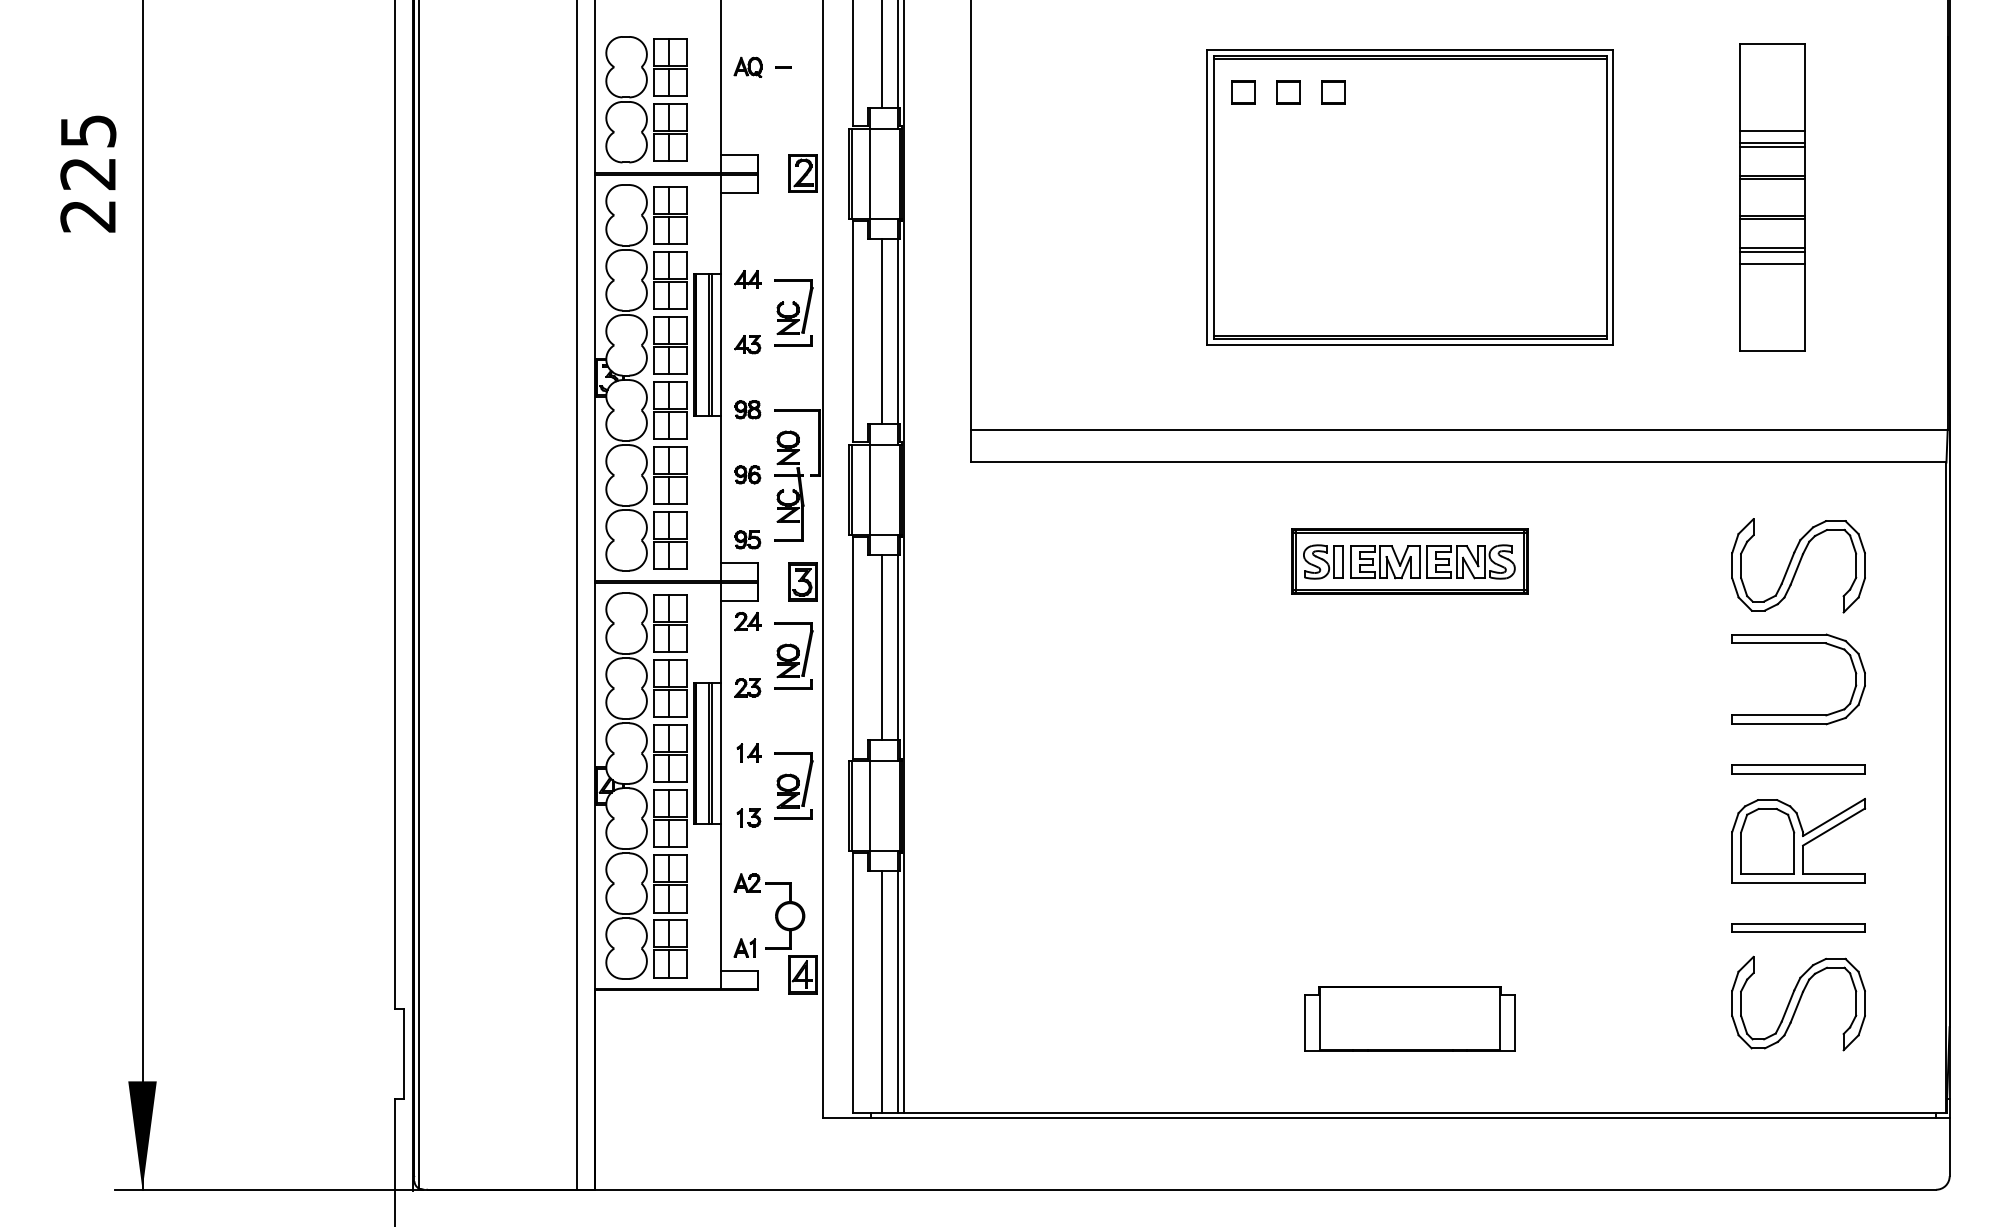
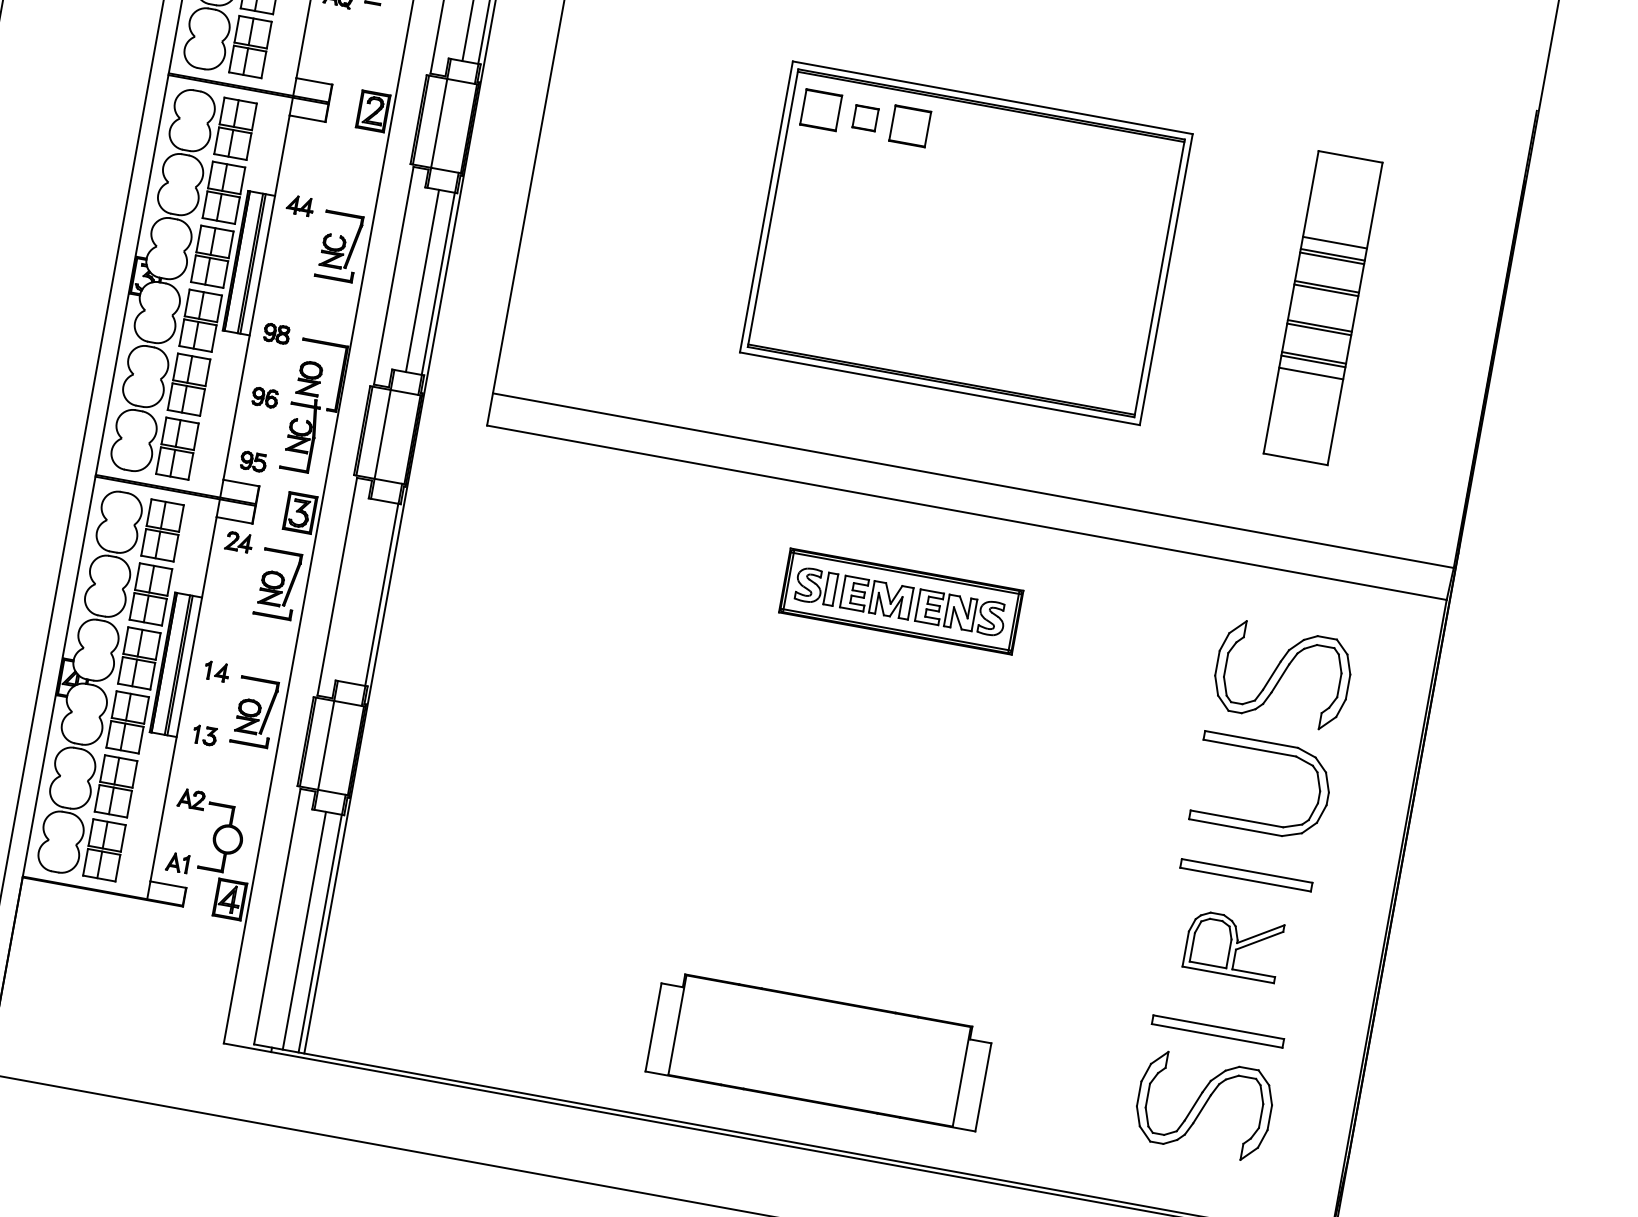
part: (1243, 92) -> (821, 110), size x1.6
part: (1333, 92) -> (909, 126), size x1.6
part: (747, 344) -> (288, 269), removed
line: (881, 647) -> (365, 591), removed
part: (747, 687) -> (226, 606), removed
part: (1798, 840) -> (1233, 945), size x0.7
part: (1409, 1018) -> (818, 1050), size x1.6

